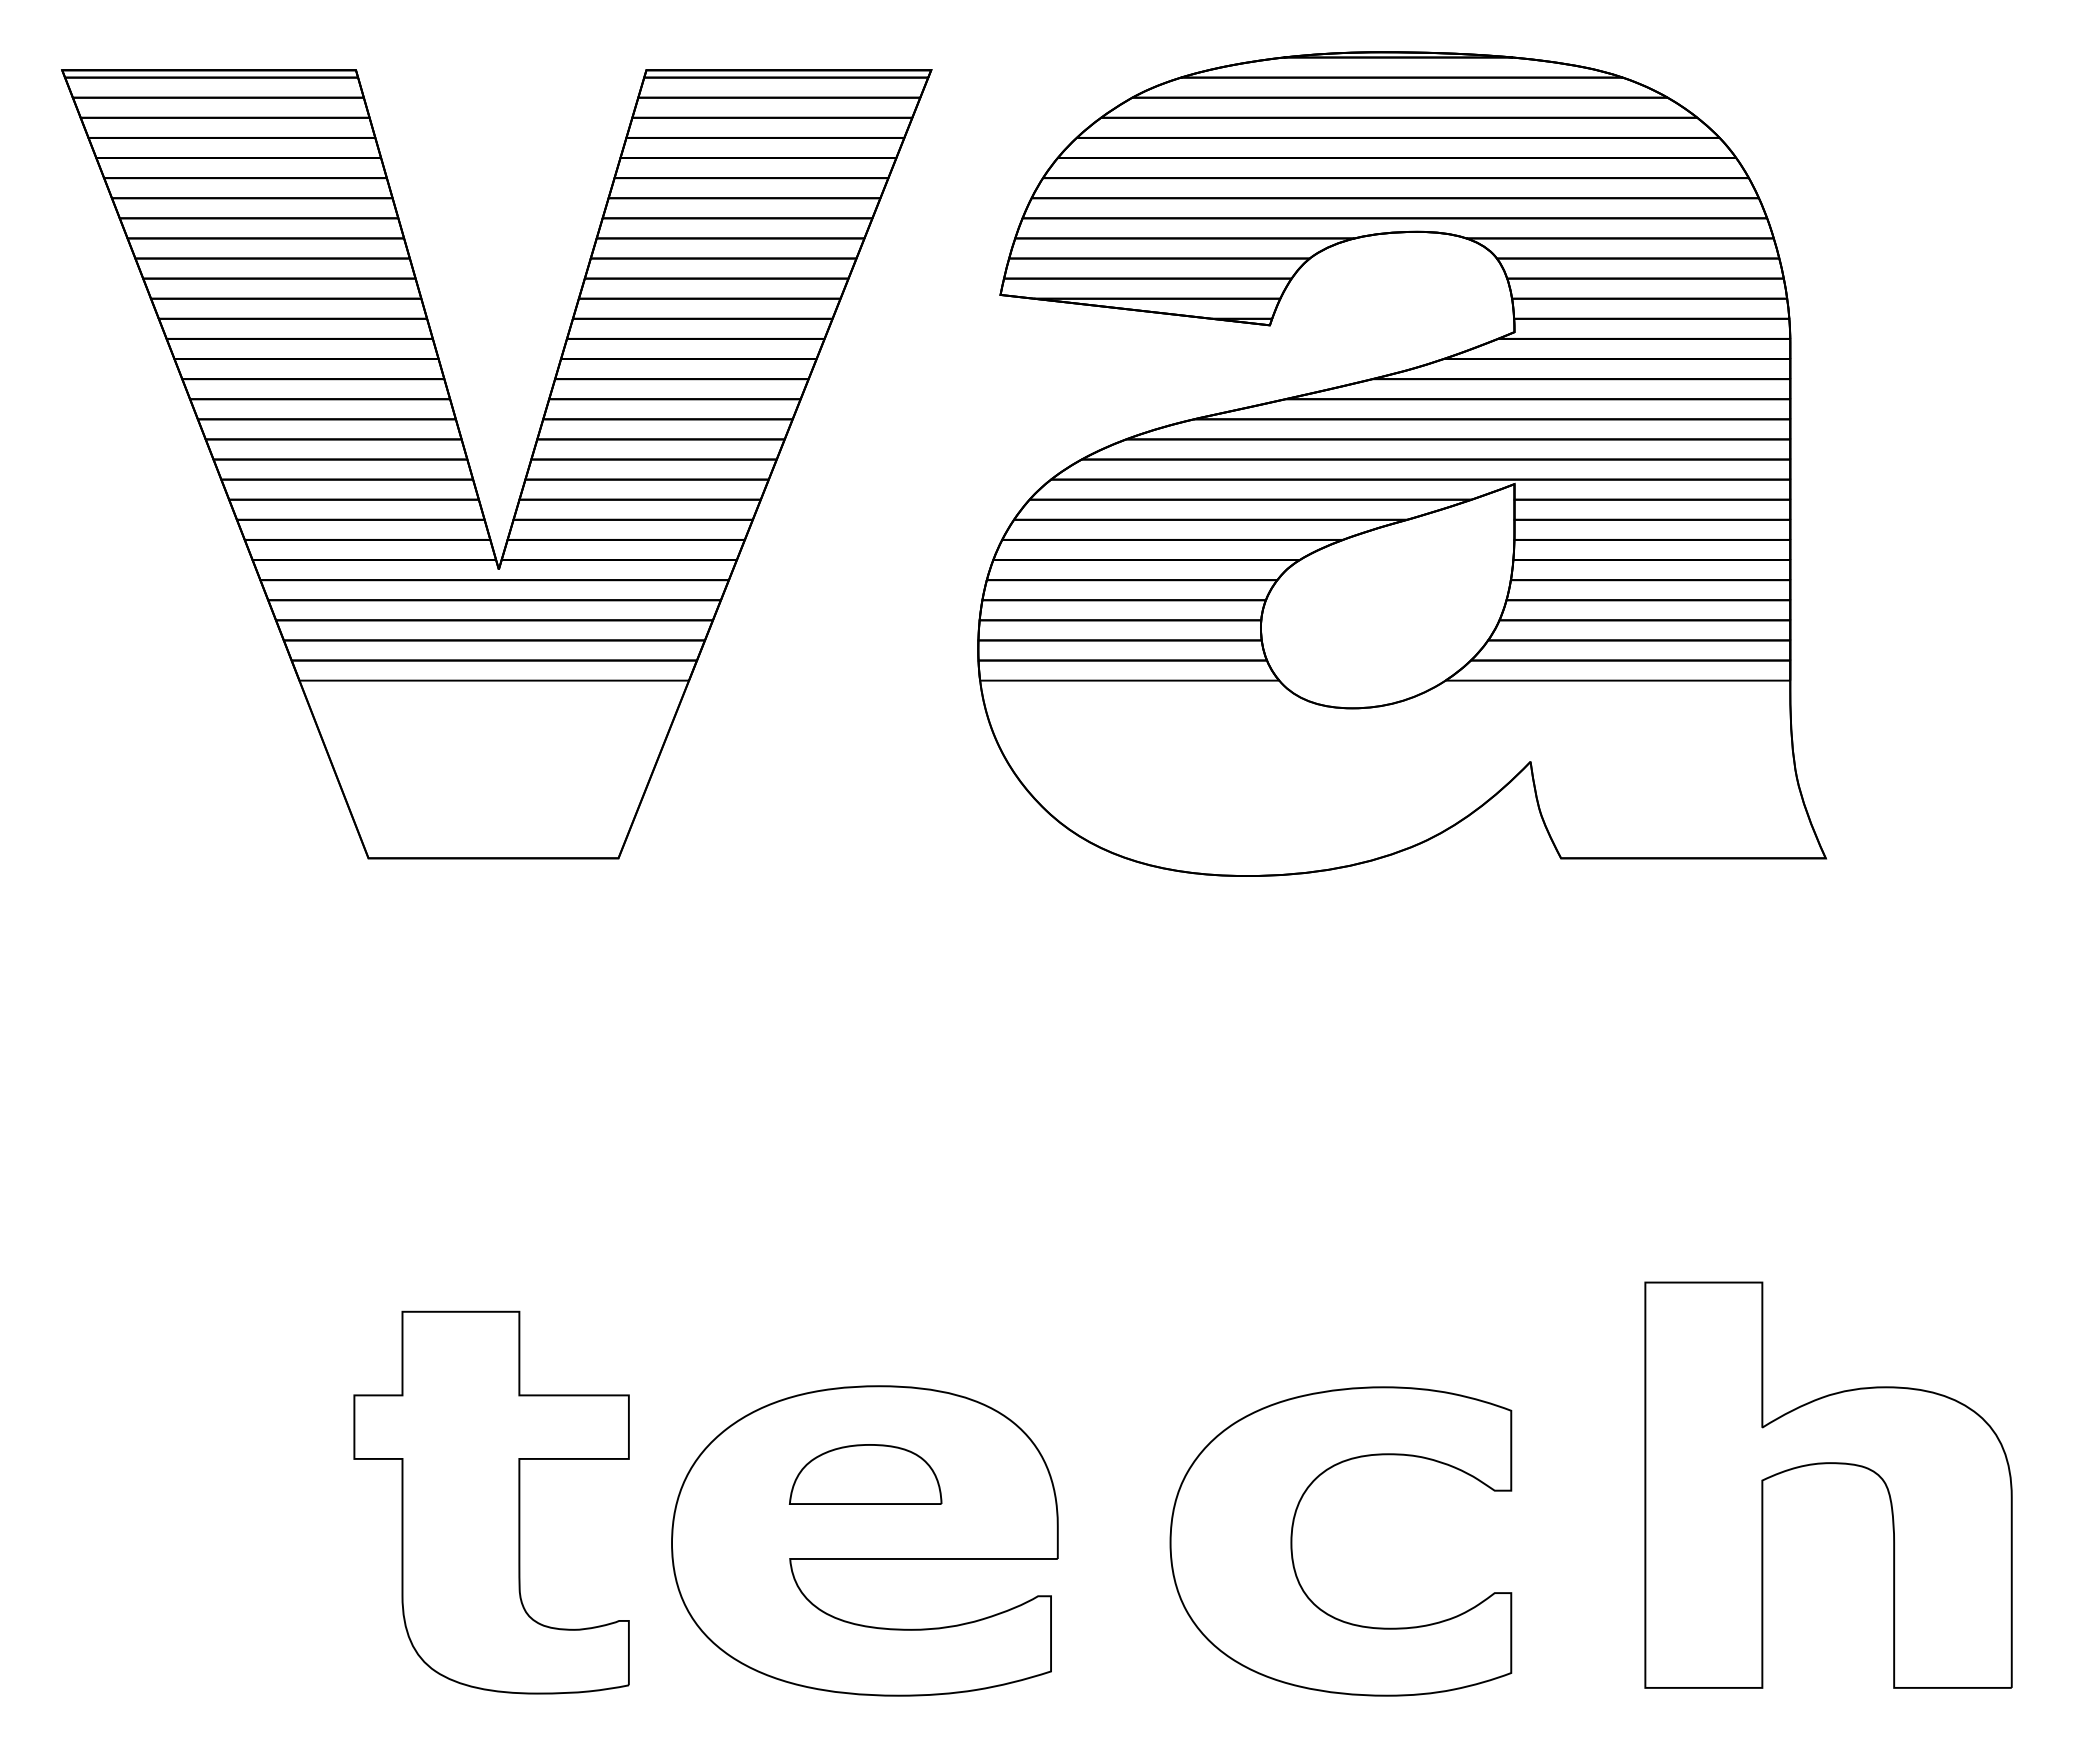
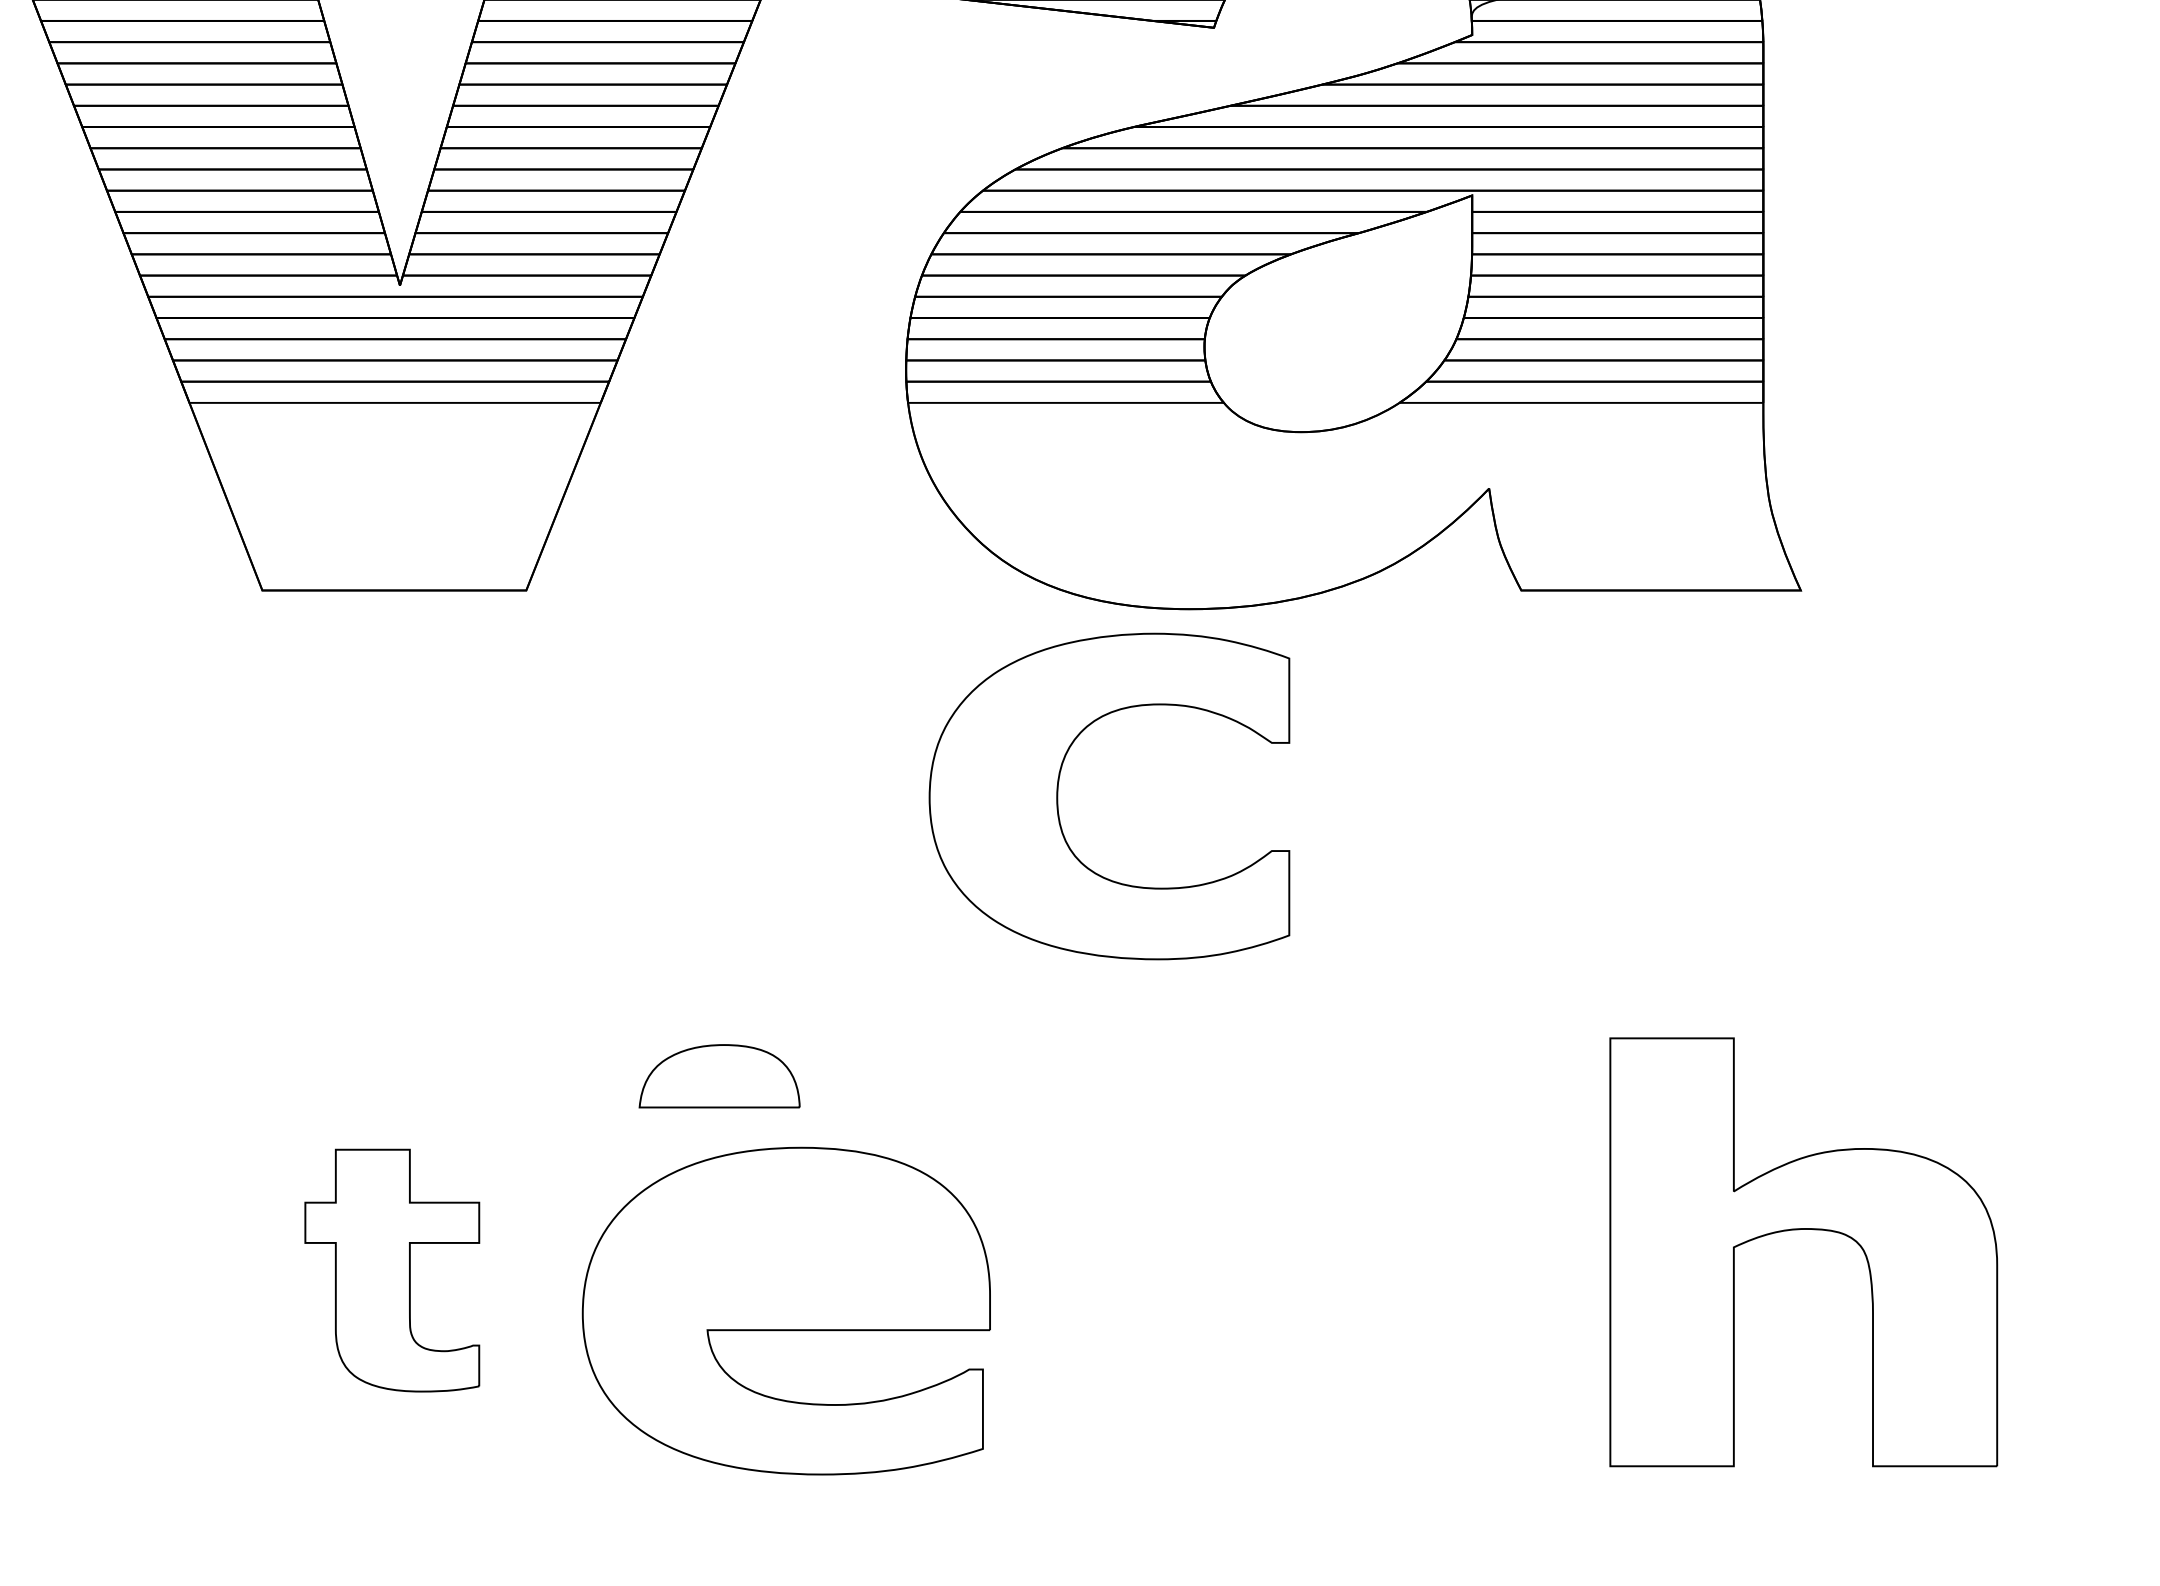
part: (865, 1474) -> (719, 1076), moved
part: (491, 1502) -> (392, 1270), size x0.6
part: (1292, 1541) -> (1058, 796), moved

